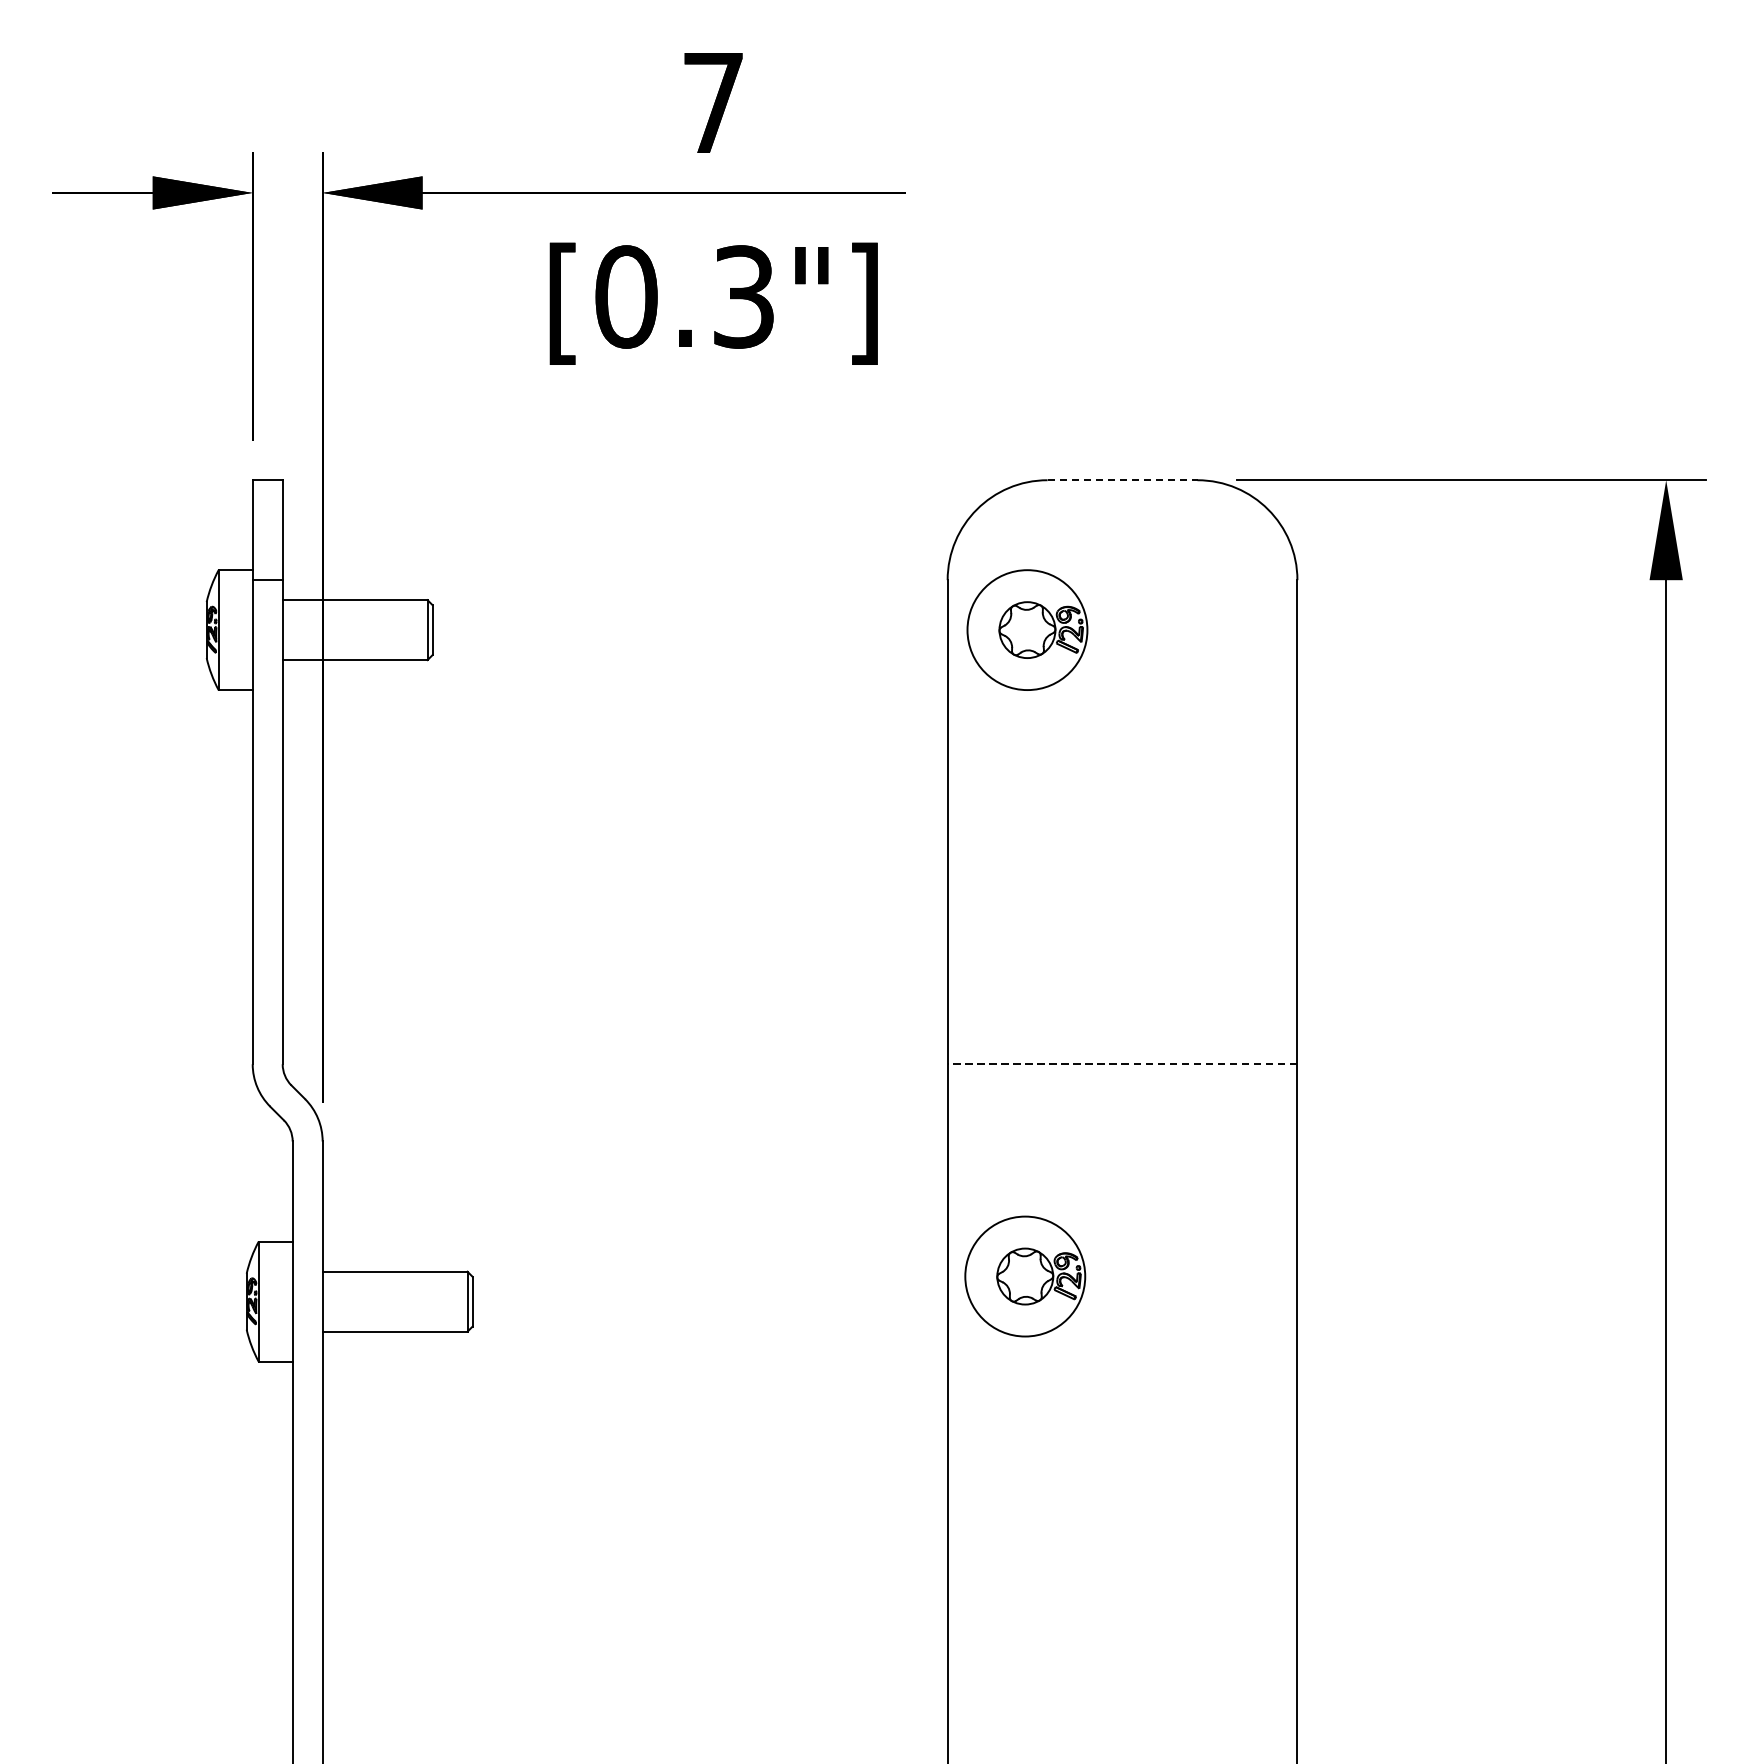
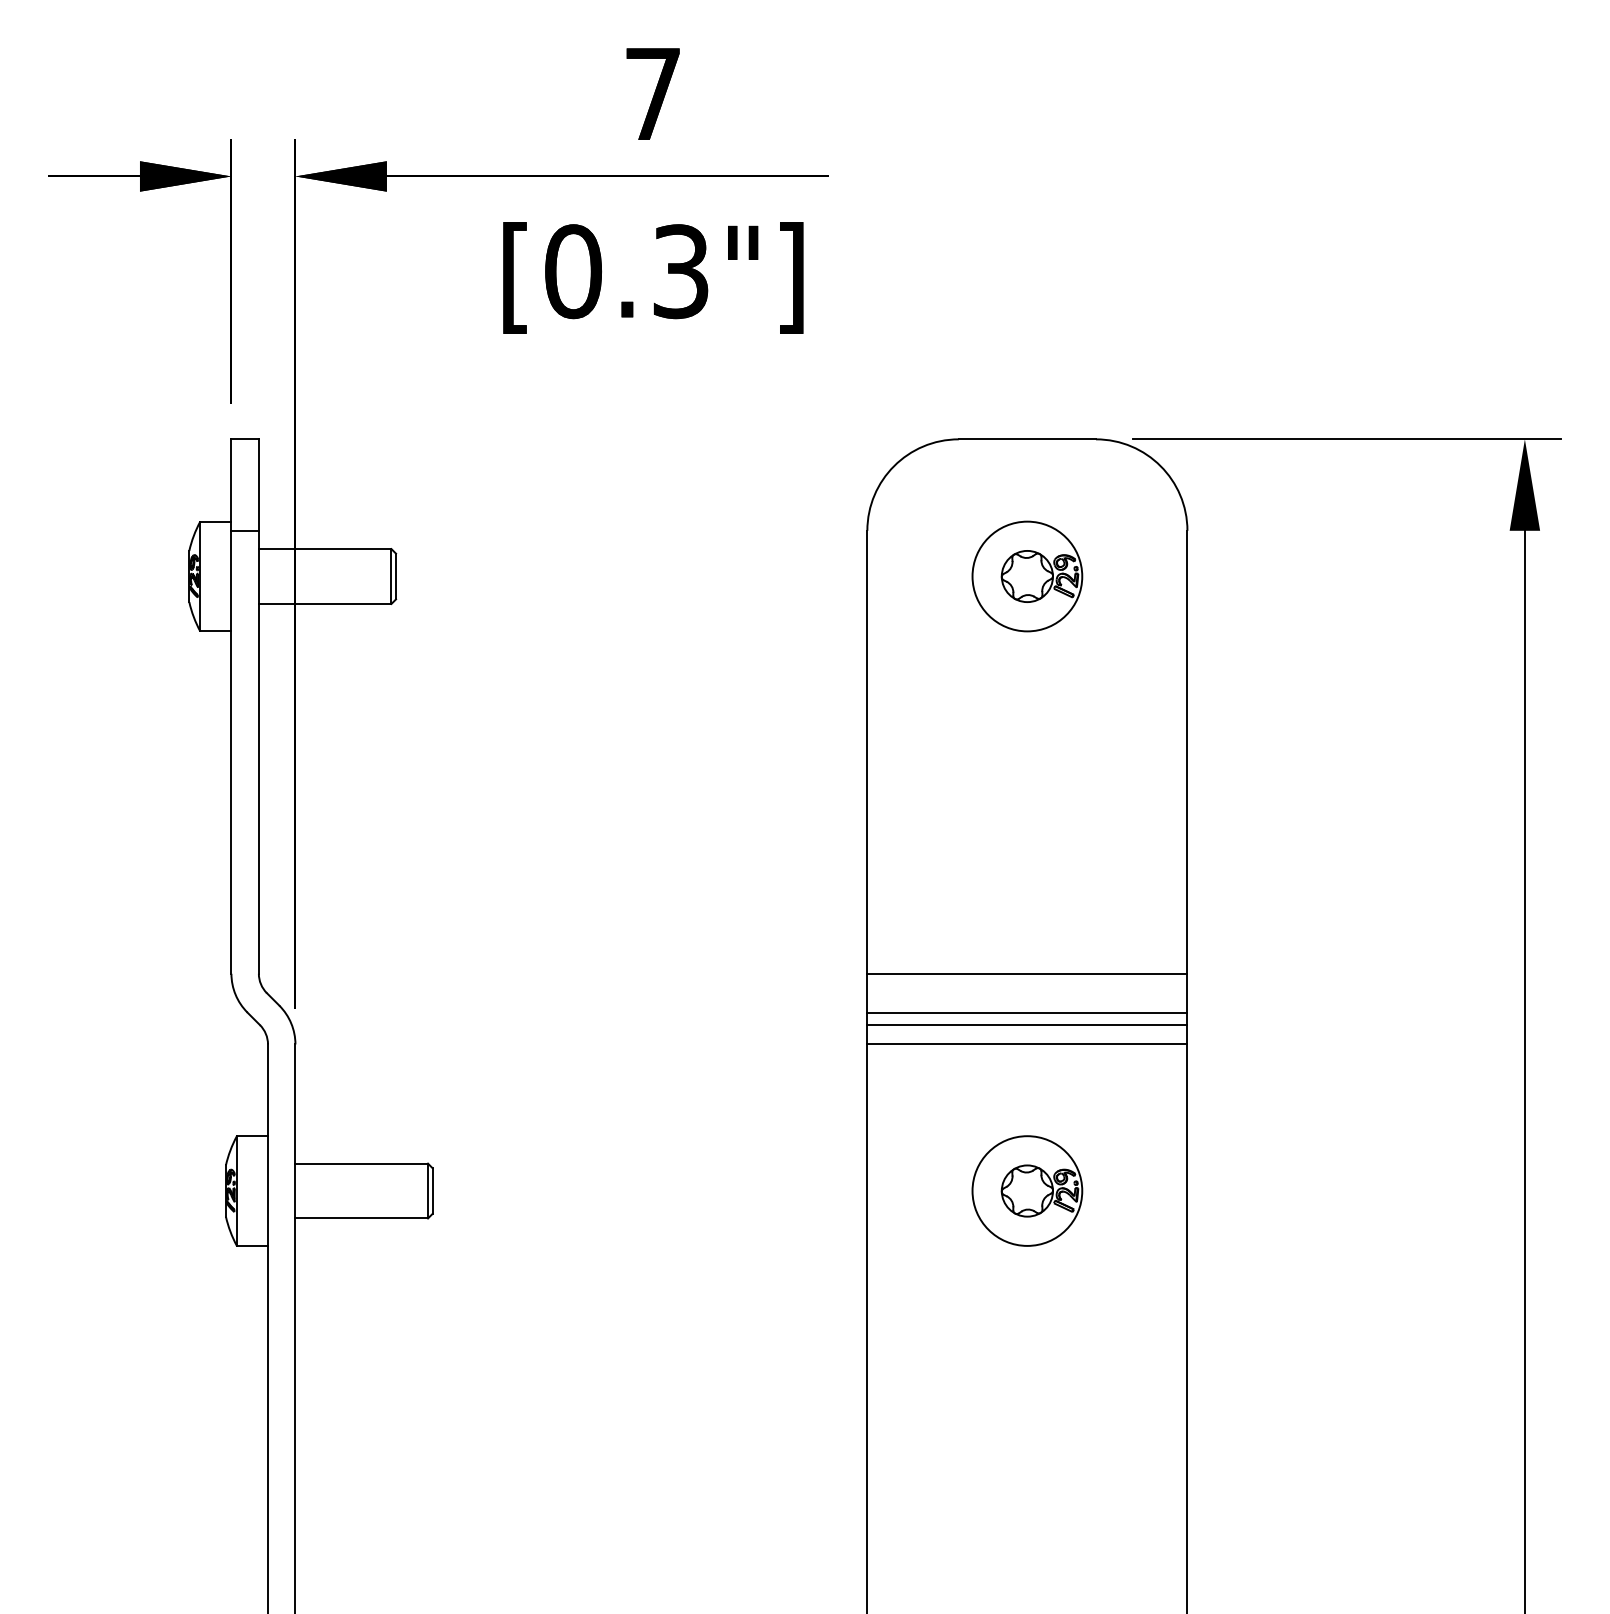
line: (1122, 480) -> (1027, 439), dashed -> solid
part: (1027, 630) -> (1027, 576), moved
line: (1121, 1063) -> (1026, 973), dashed -> solid
line: (1122, 1106) -> (1027, 1012), added
line: (1122, 1120) -> (1027, 1025), added
line: (1122, 1141) -> (1027, 1044), added
part: (1025, 1275) -> (1027, 1190), moved

